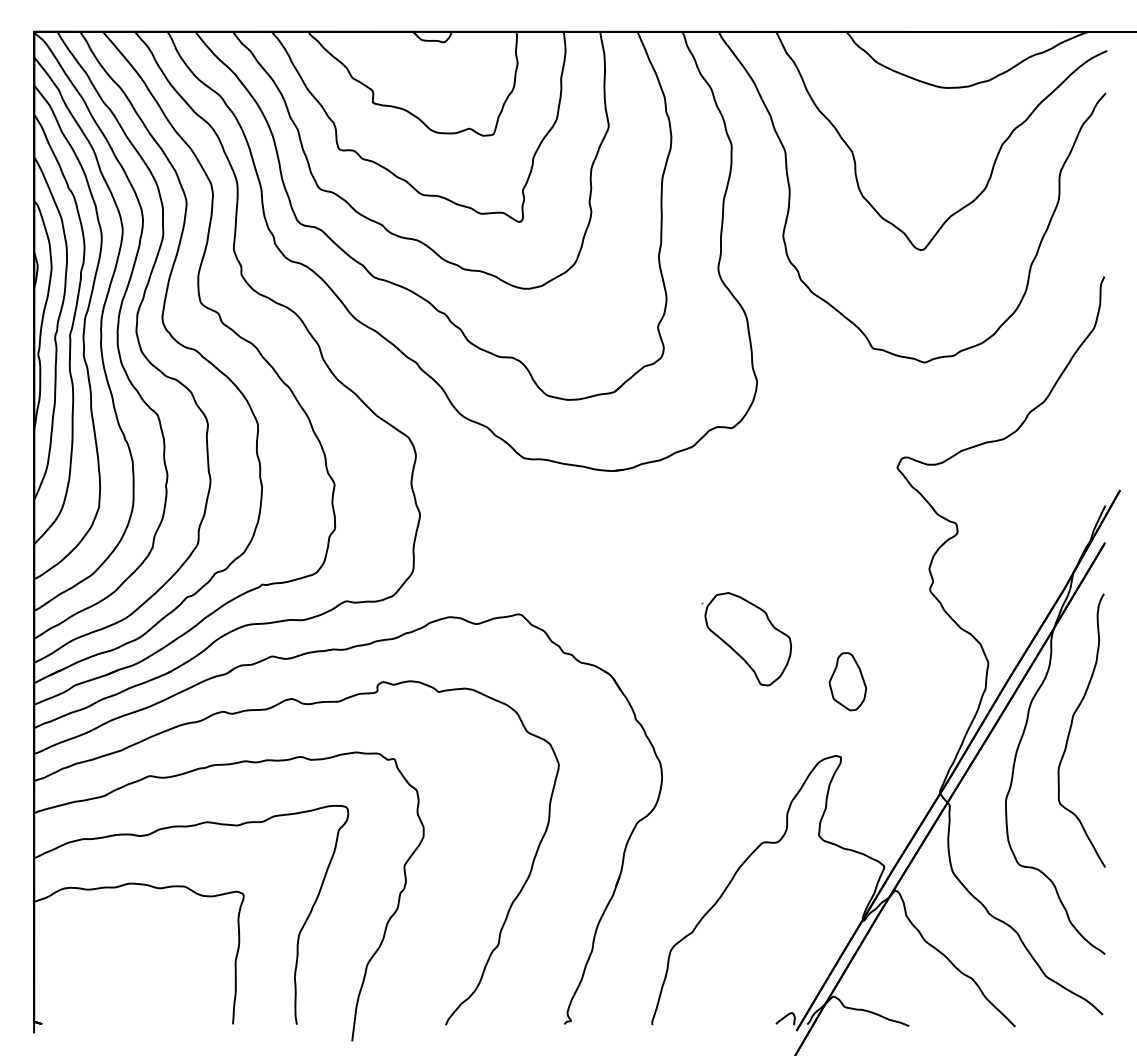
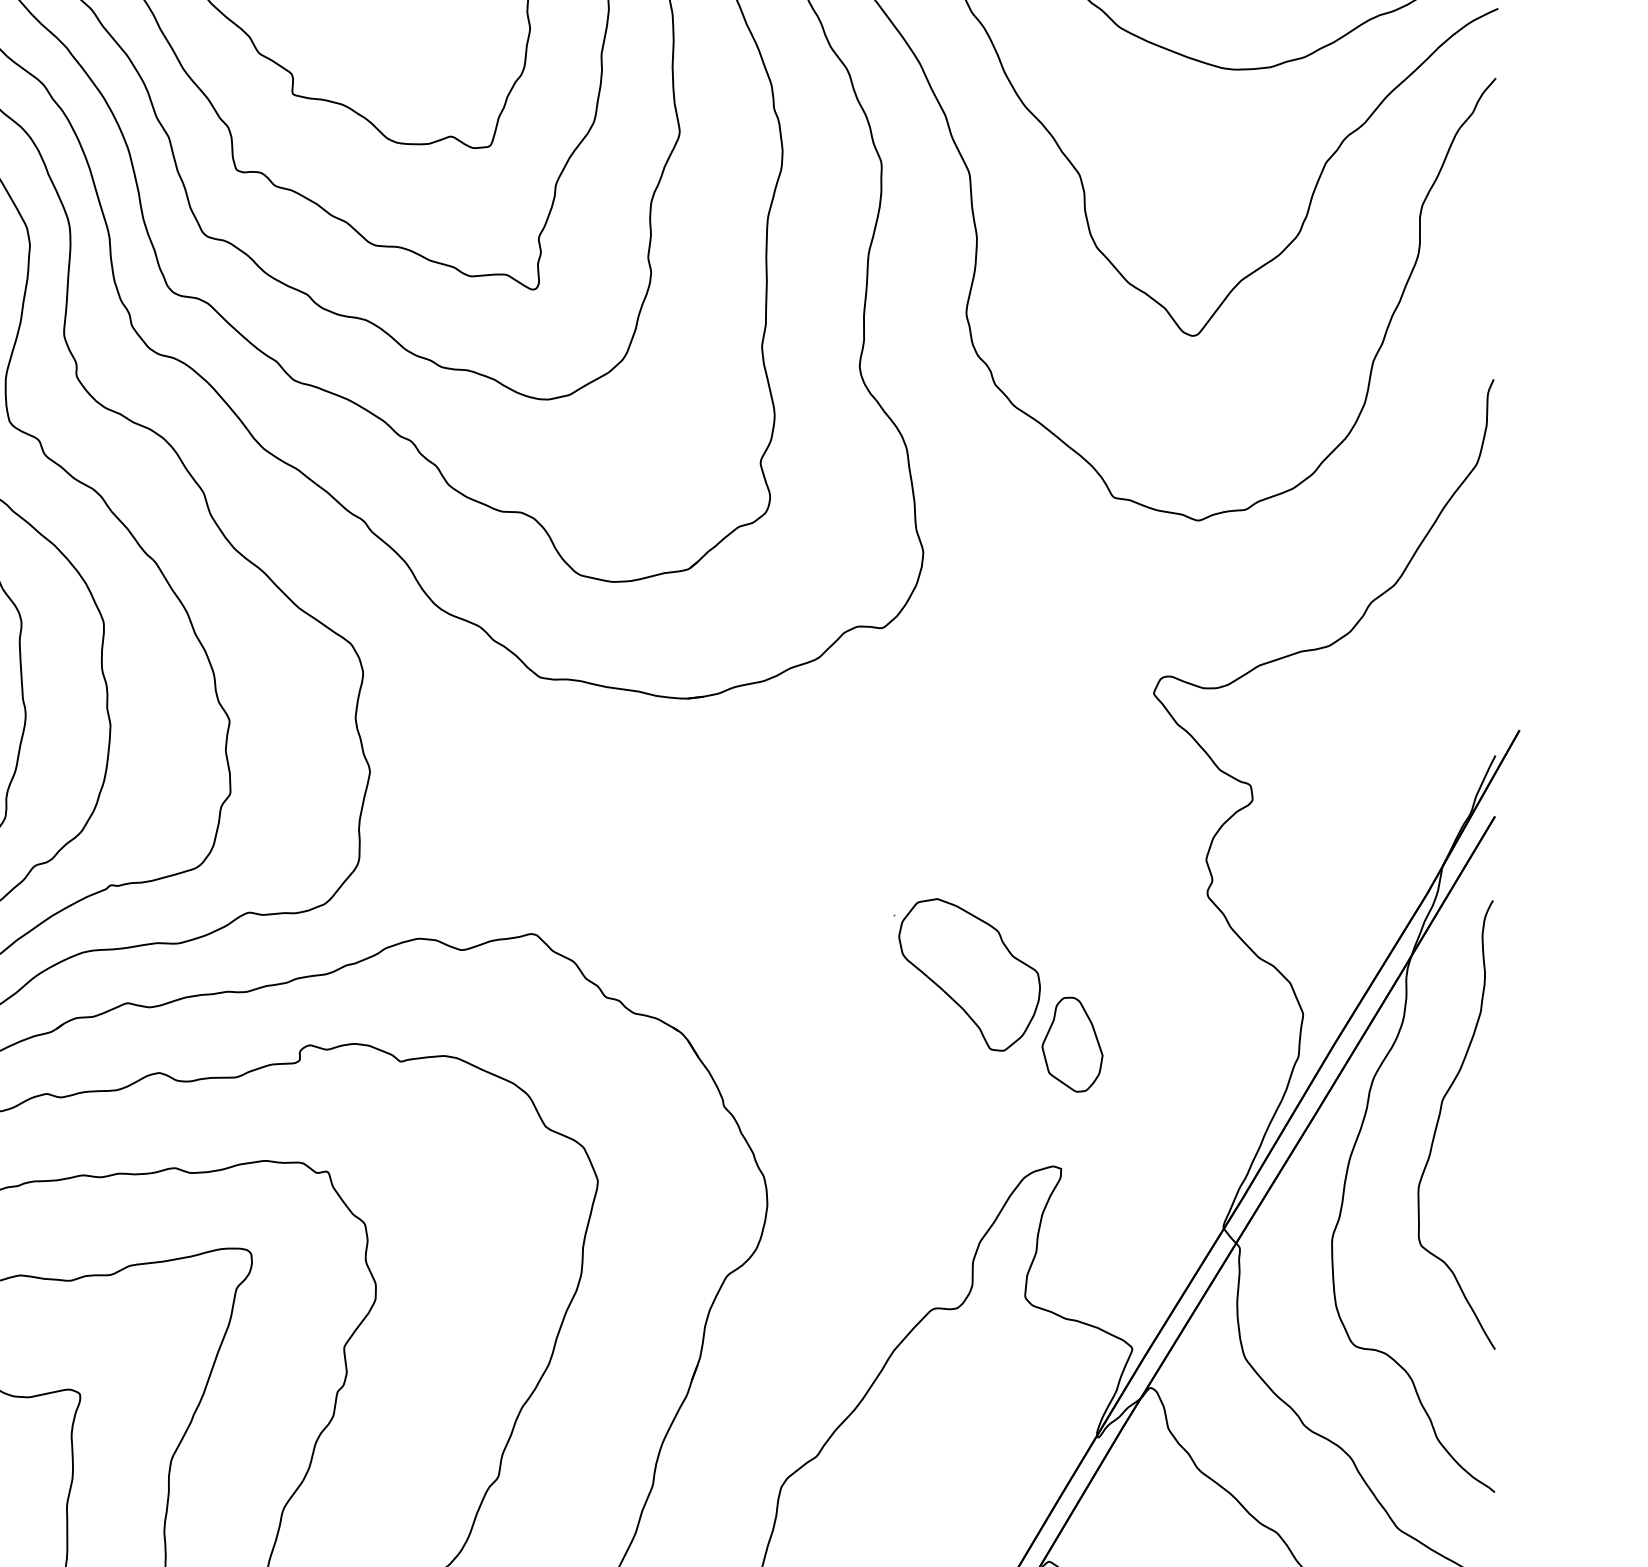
part: (746, 639) -> (966, 975), moved

